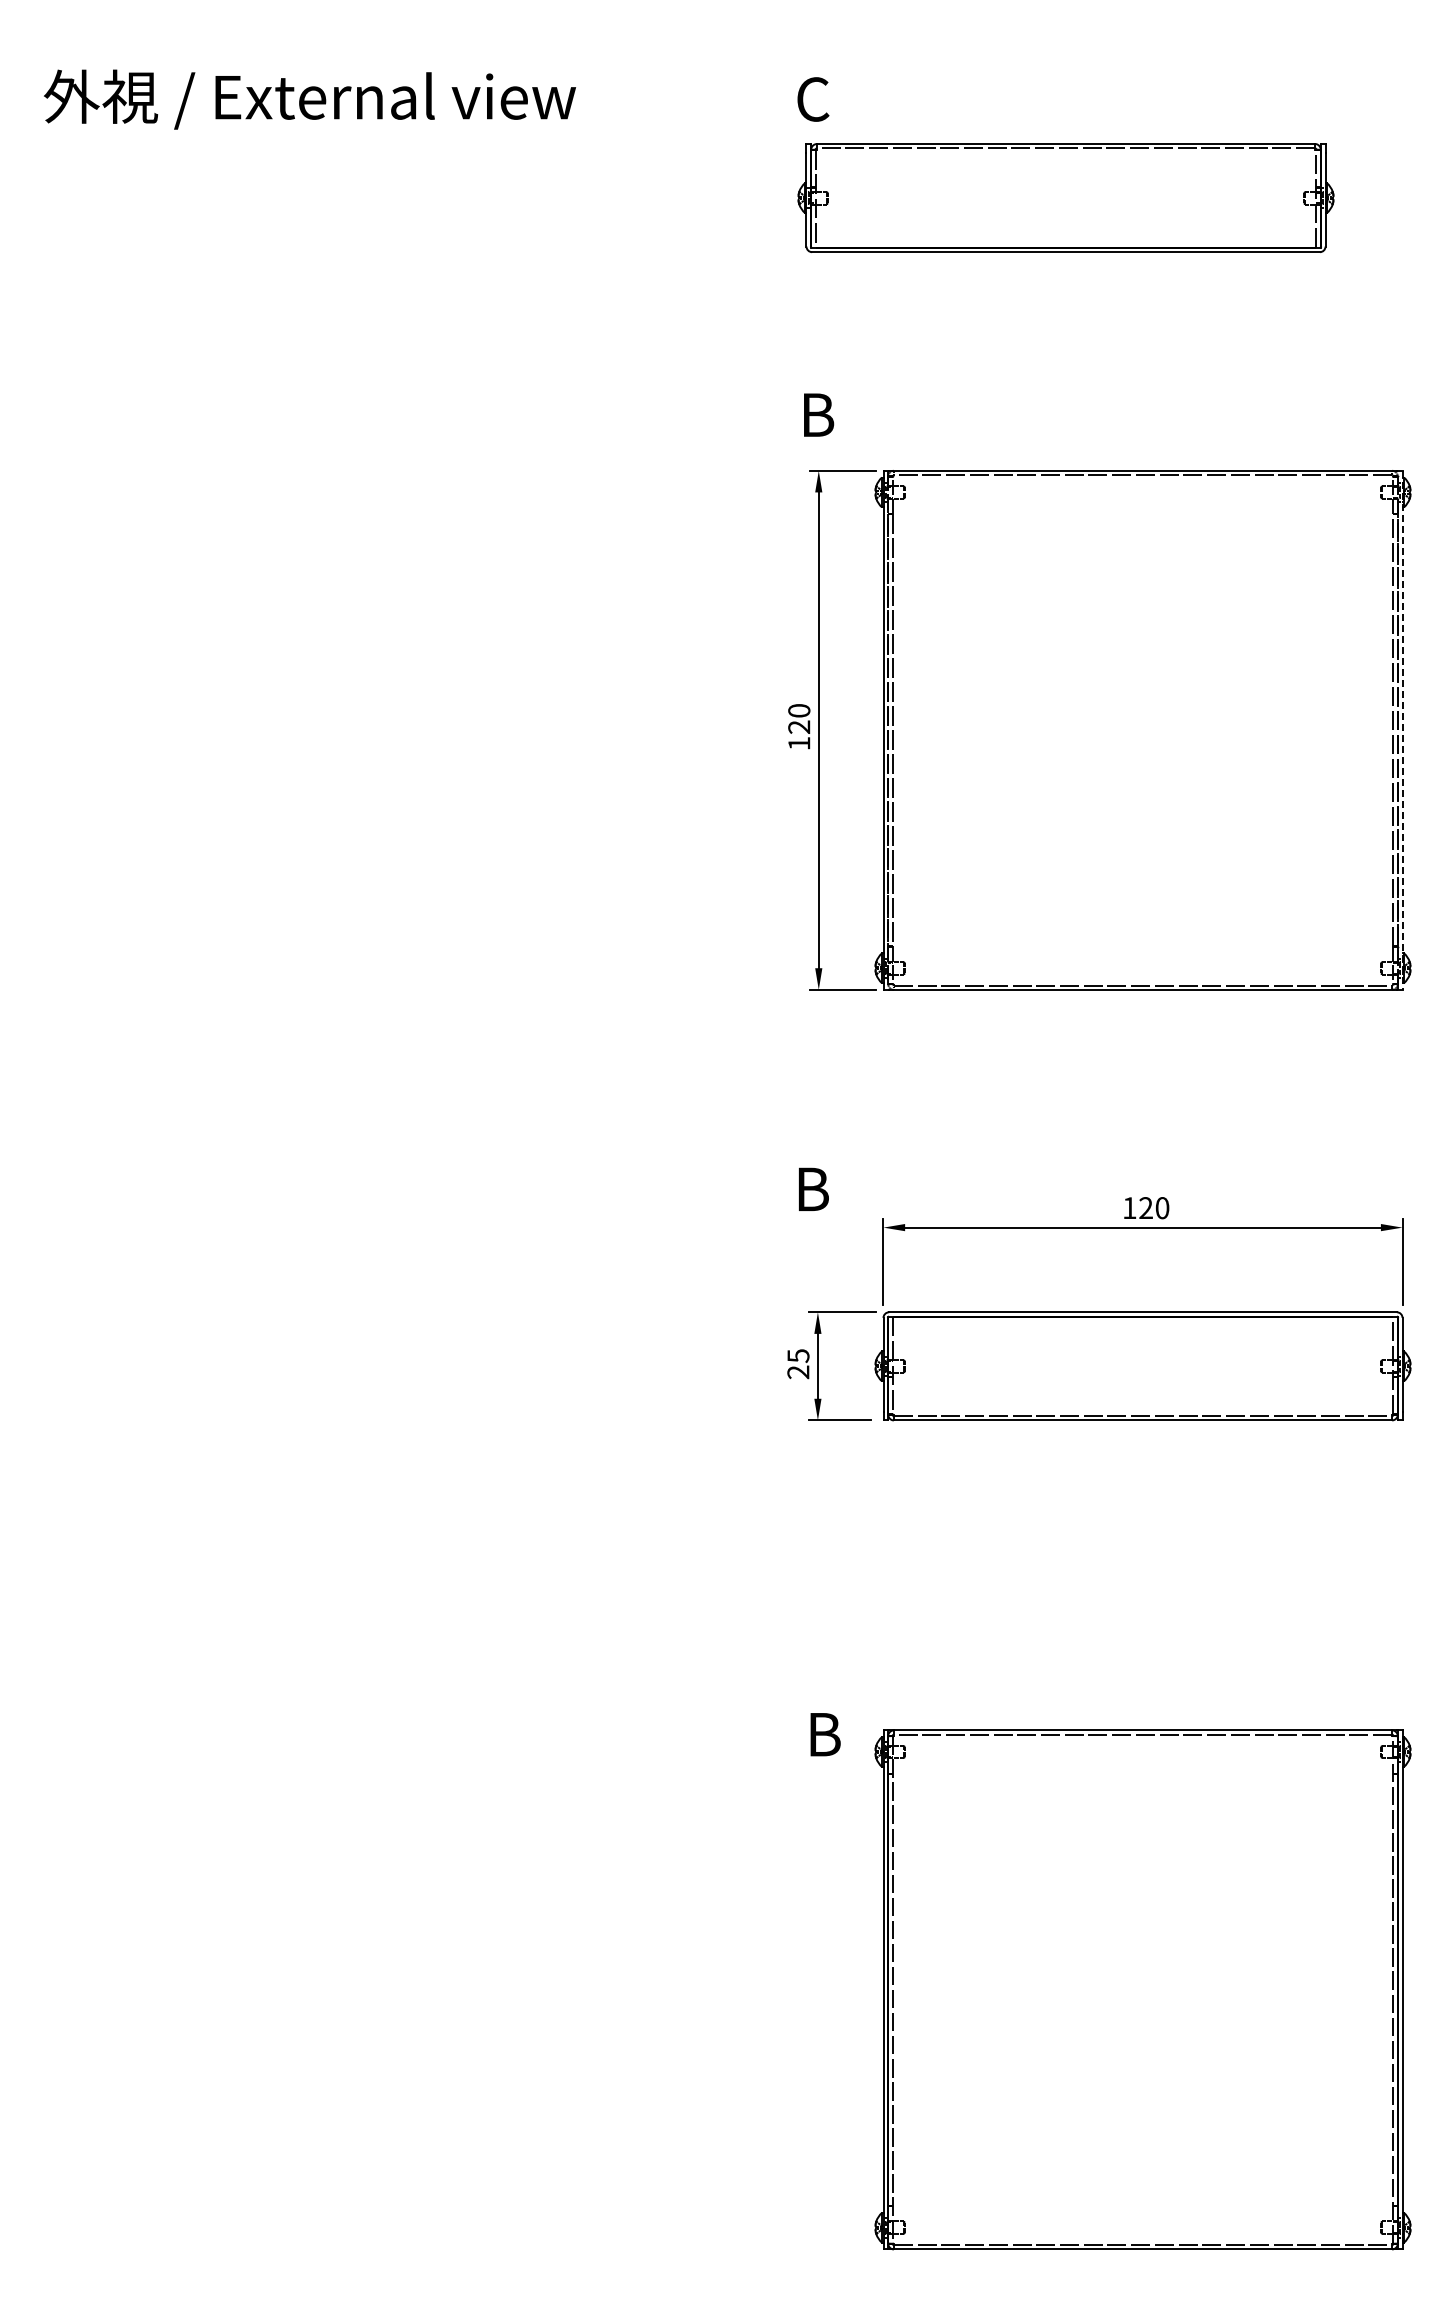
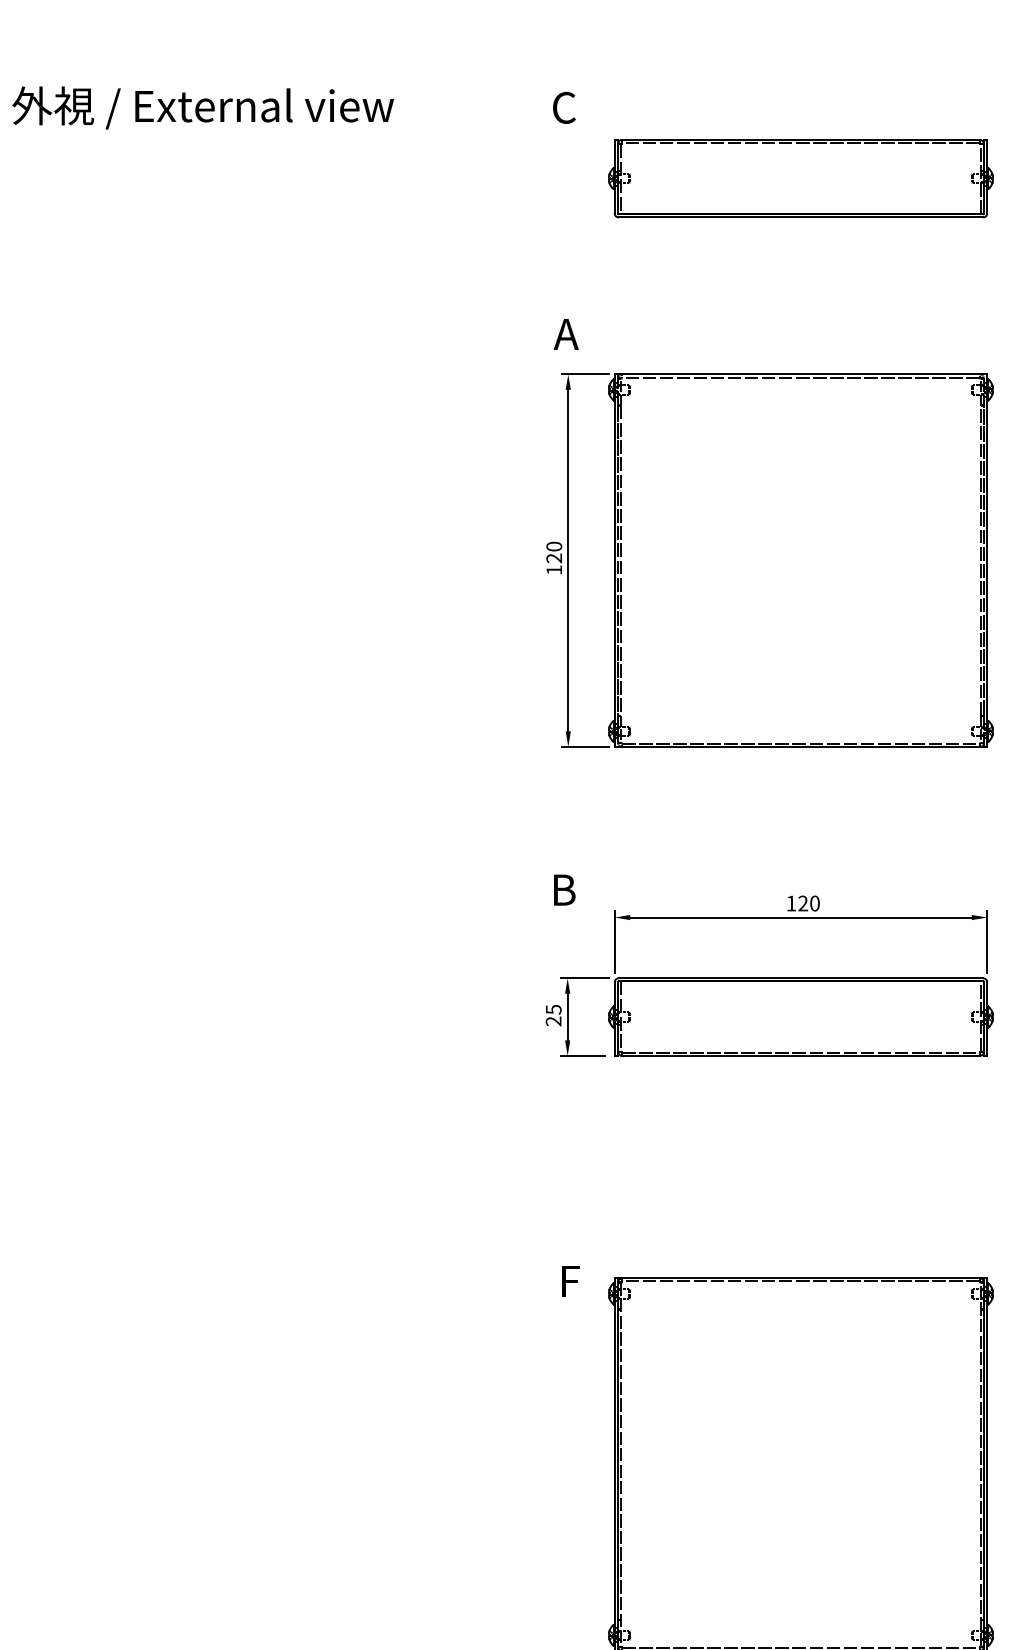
part: (1065, 197) -> (800, 178), moved
text: (816, 414) -> (566, 333), B -> A
line: (1402, 730) -> (987, 560), dashed -> solid
text: (825, 1734) -> (573, 1281), B -> F

